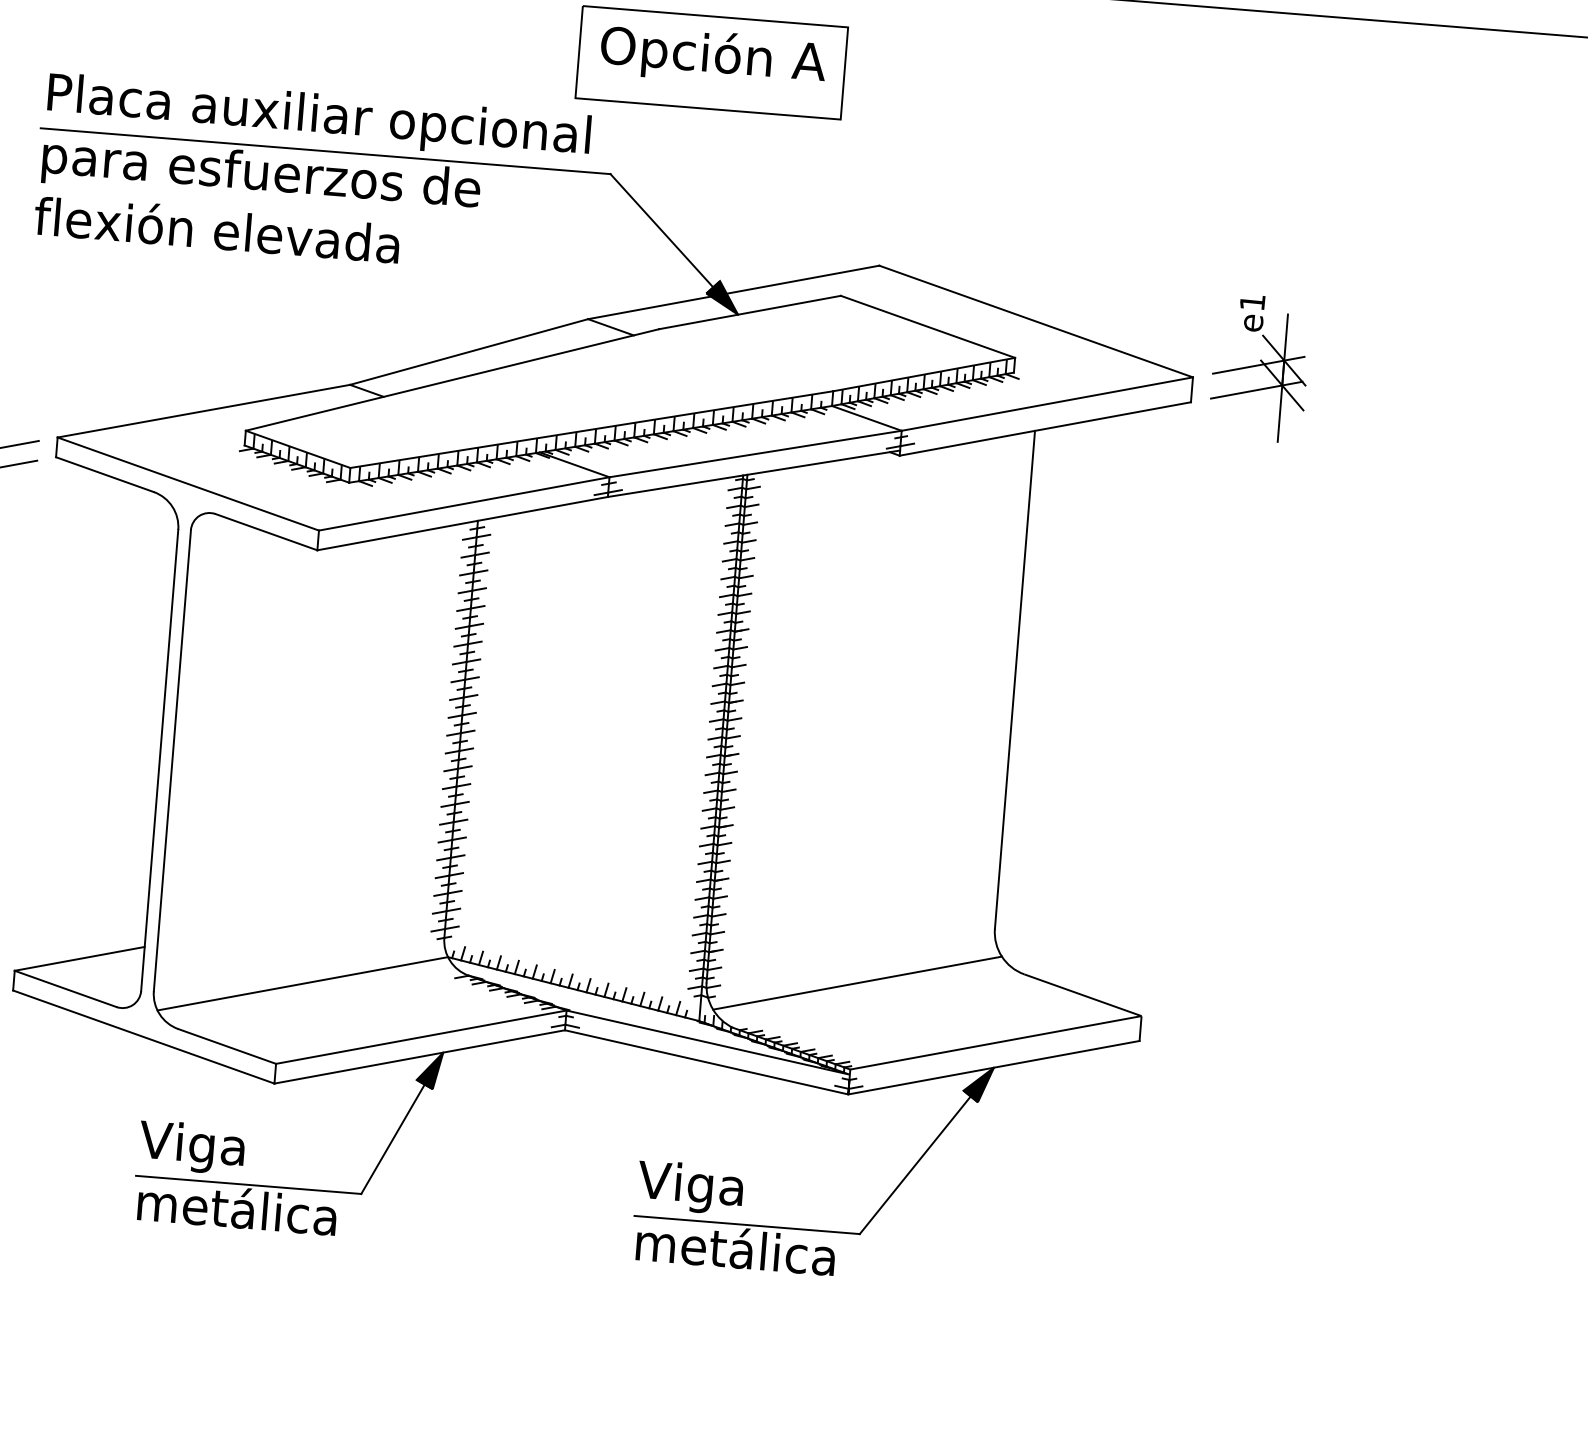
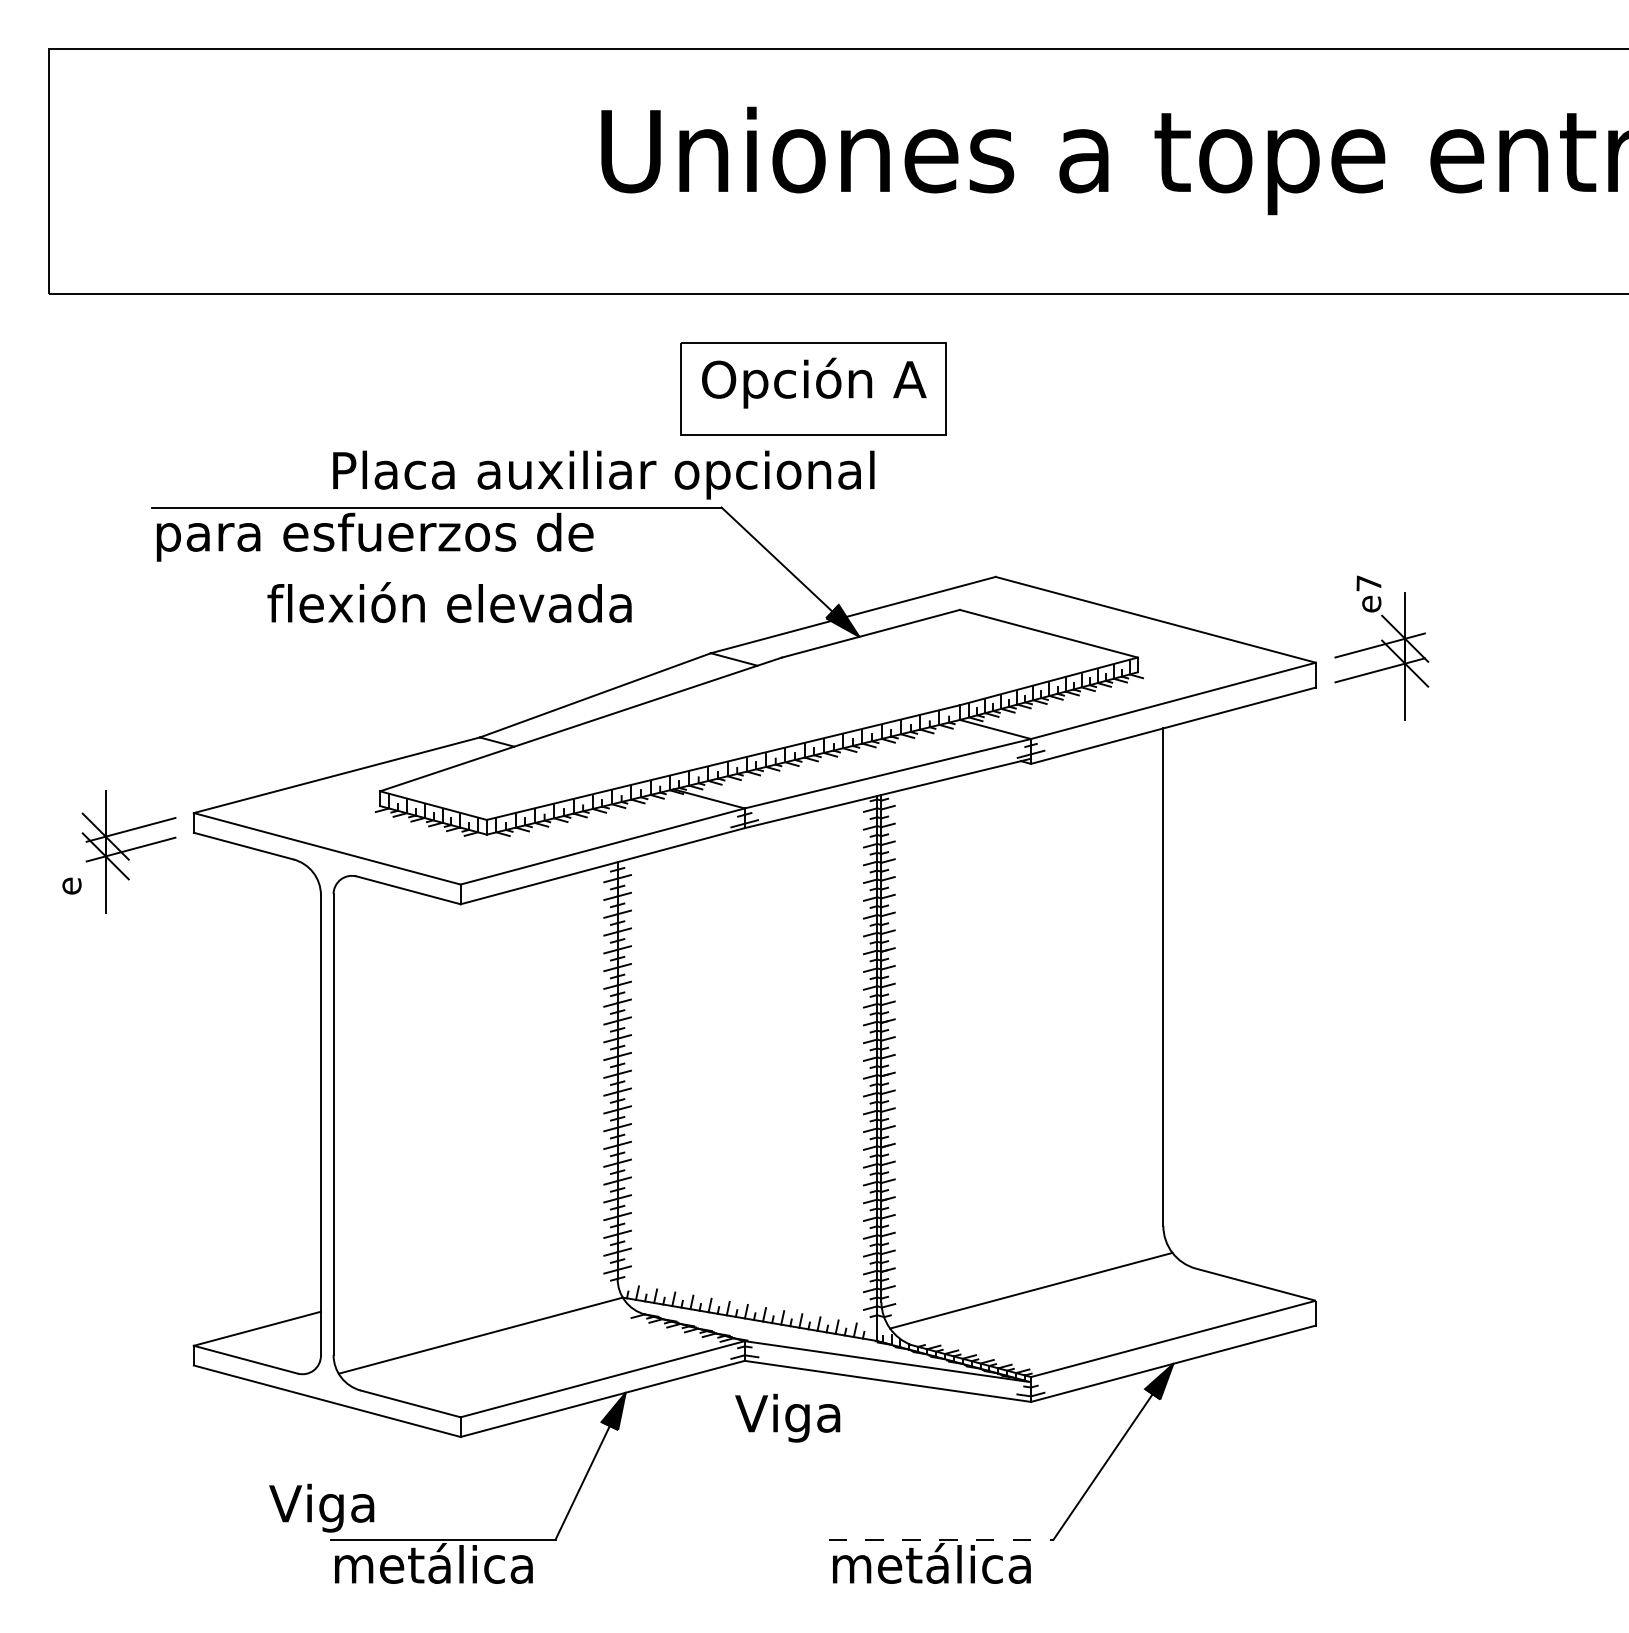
text: (318, 117) -> (603, 474), moved
text: (217, 229) -> (449, 602), moved
text: (1252, 302) -> (1368, 583), e1 -> e7
text: (191, 1146) -> (321, 1507), moved
text: (690, 1187) -> (787, 1417), moved
line: (747, 1224) -> (941, 1539), solid -> dashed

